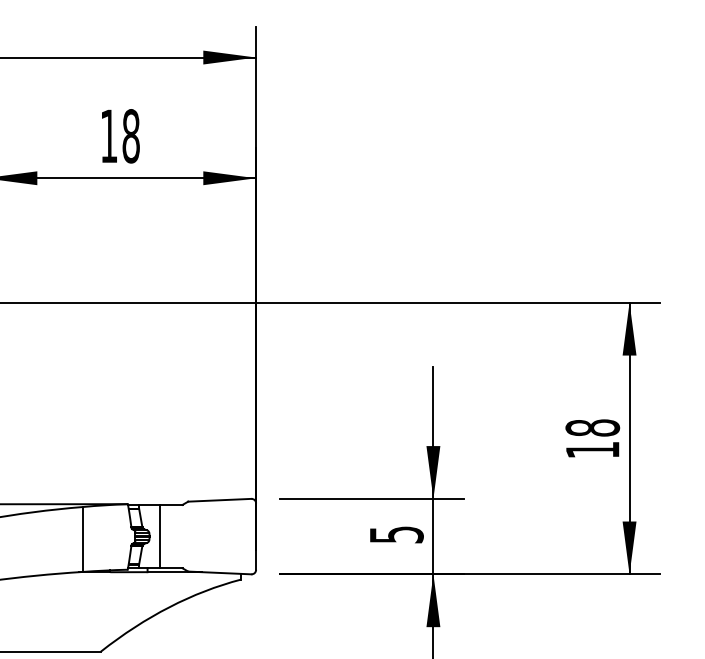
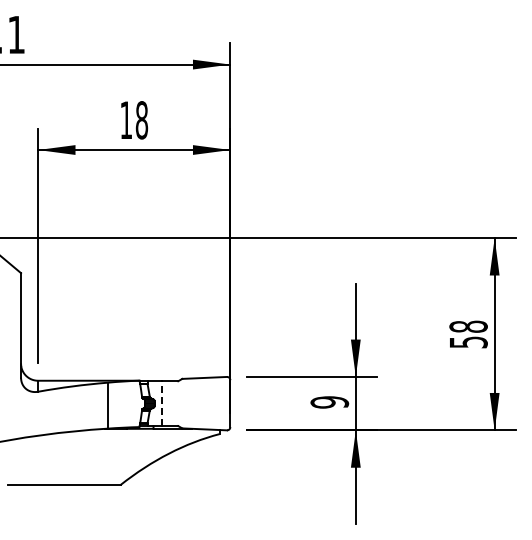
text: (592, 450) -> (468, 342), 18 -> 58
text: (396, 534) -> (329, 402), 5 -> 9
line: (160, 536) -> (162, 403), solid -> dashed

